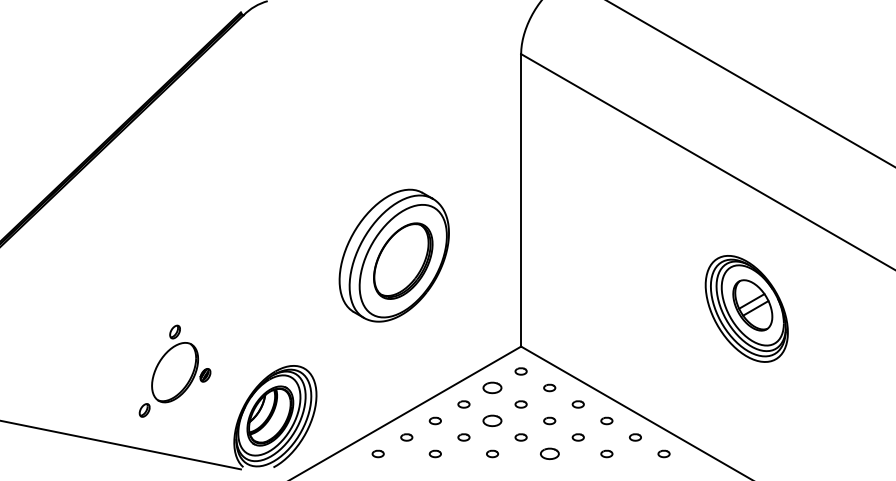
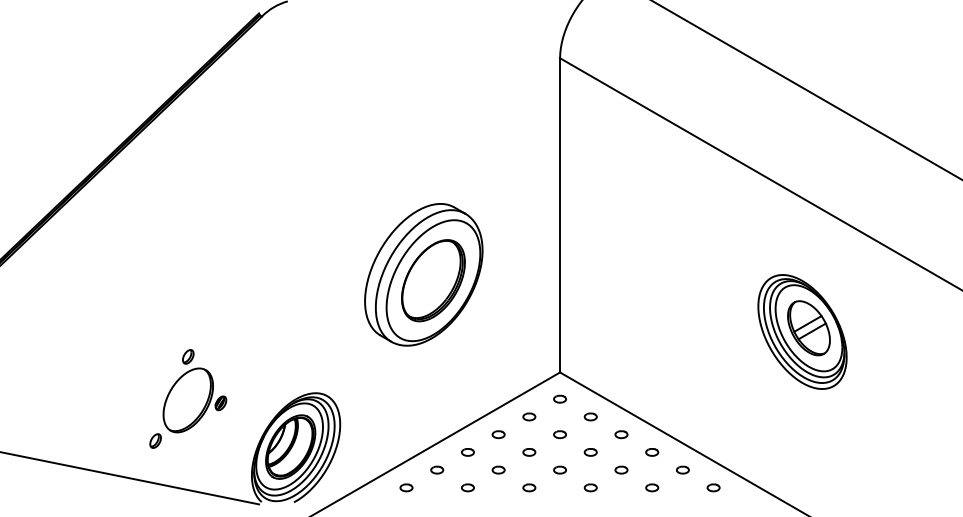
part: (492, 387) -> (529, 416), size x0.62
part: (492, 421) -> (529, 452), size x0.62
part: (549, 453) -> (590, 487), size x0.62

